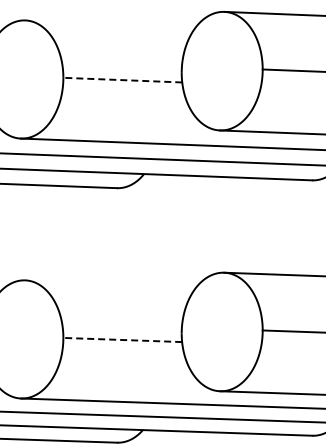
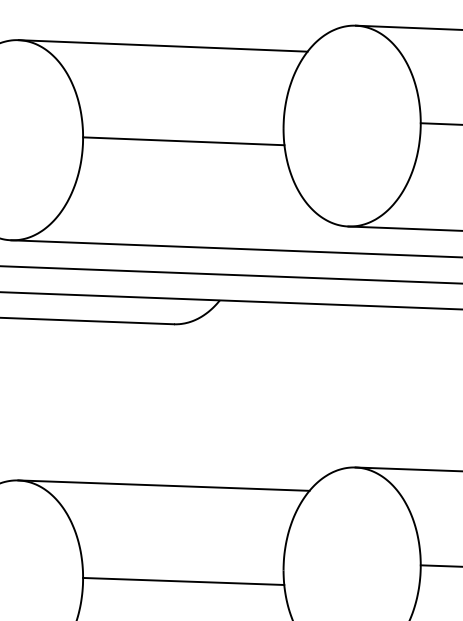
line: (110, 23) -> (162, 45), added
line: (122, 80) -> (183, 141), dashed -> solid
line: (111, 283) -> (164, 485), added
line: (122, 339) -> (183, 580), dashed -> solid

